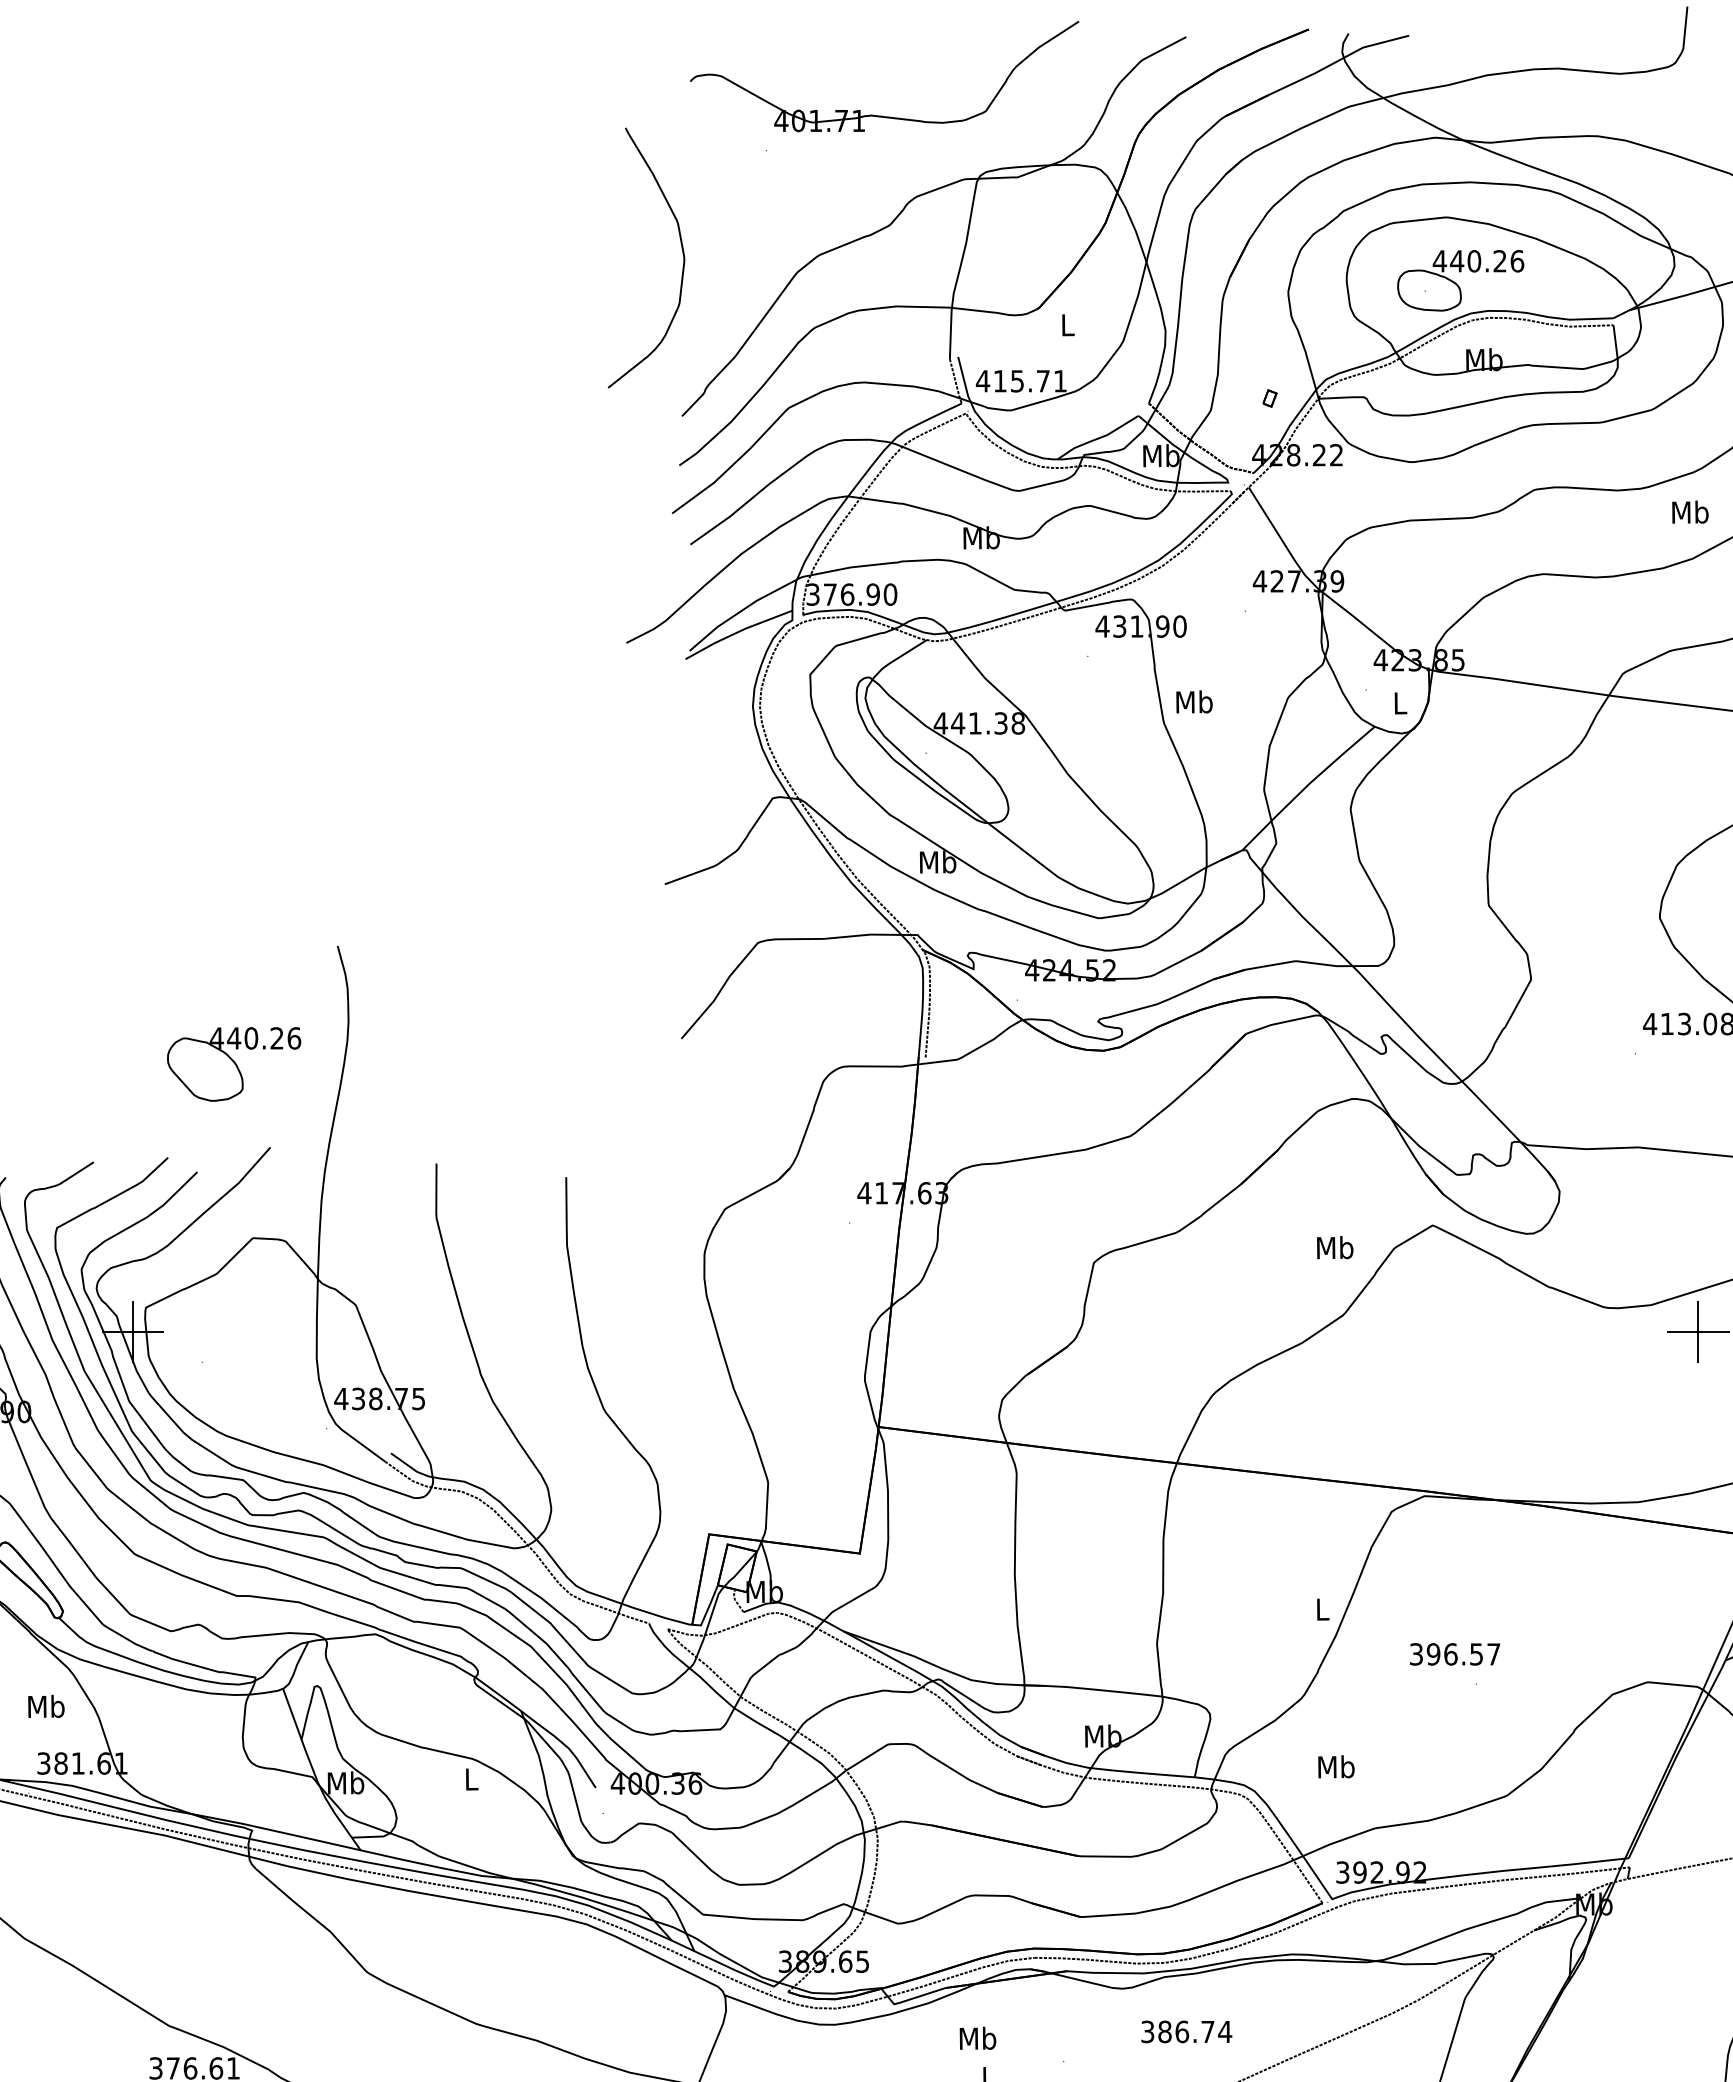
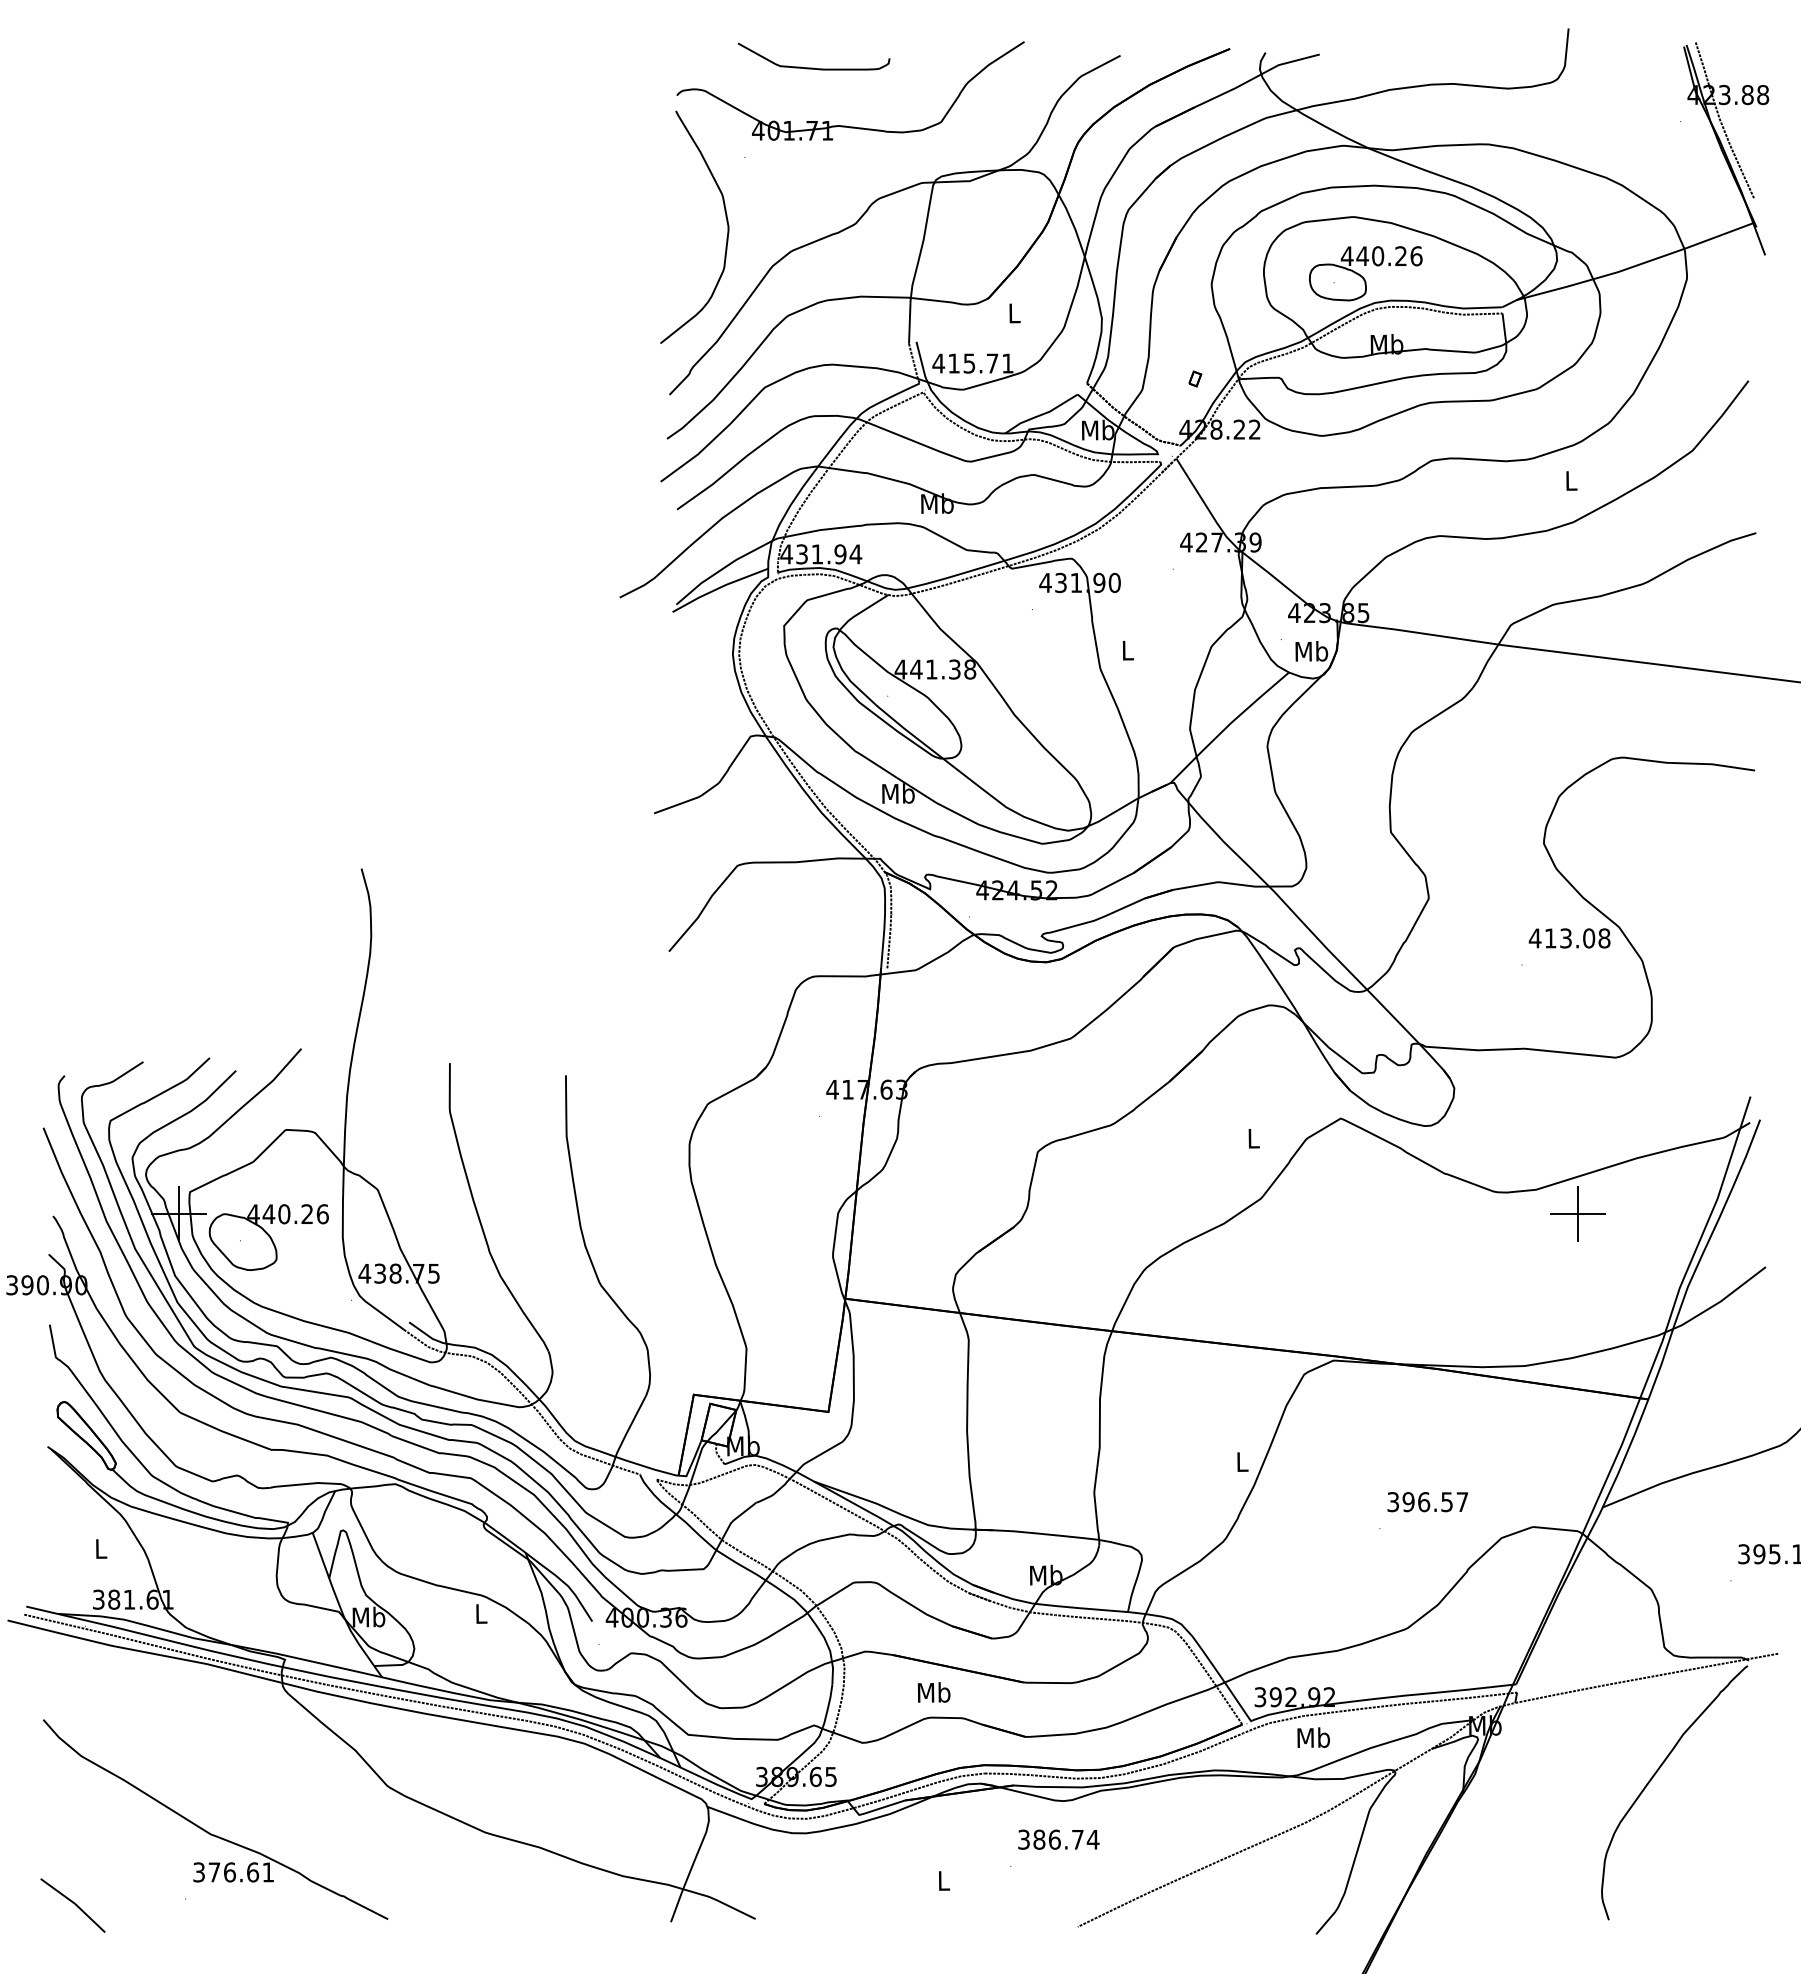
curve: (843, 50) -> (813, 67), added
curve: (682, 252) -> (726, 222), moved
text: (1690, 512) -> (1571, 480), Mb -> L
text: (852, 594) -> (821, 554), 376.90 -> 431.94
text: (1194, 702) -> (1127, 650), Mb -> L
text: (1399, 703) -> (1311, 651), L -> Mb
part: (233, 1064) -> (268, 1237), moved
text: (1335, 1247) -> (1253, 1138), Mb -> L
text: (1454, 1654) -> (1427, 1502), moved
text: (45, 1706) -> (100, 1548), Mb -> L
text: (1336, 1766) -> (1313, 1737), moved
text: (1186, 2031) -> (1058, 1839), moved
text: (978, 2038) -> (934, 1692), moved

